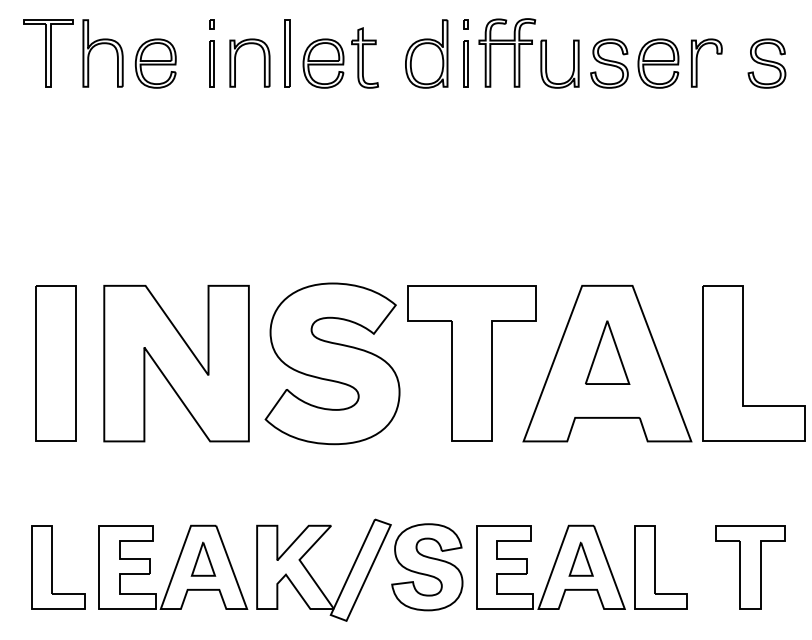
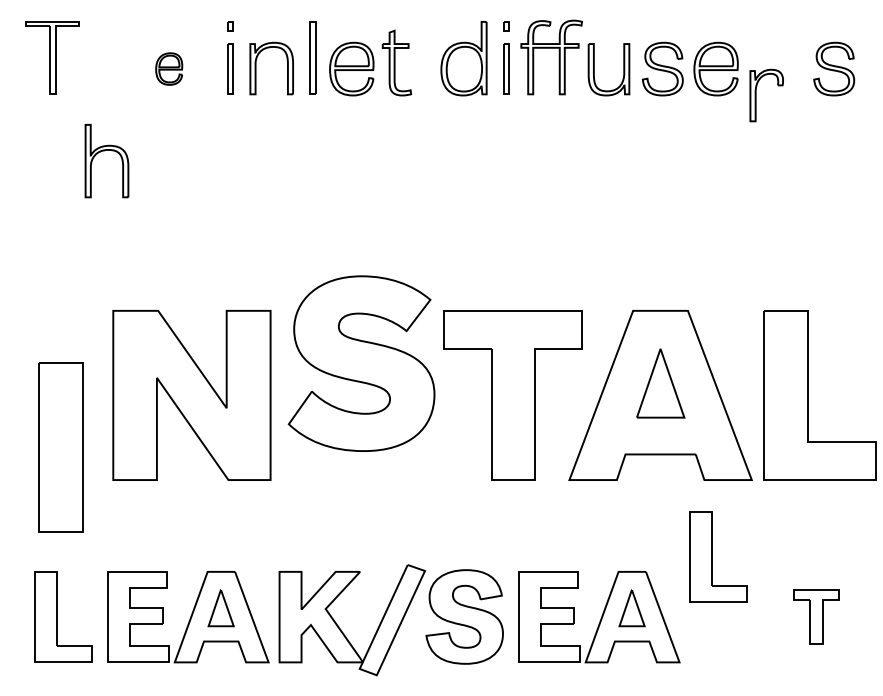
part: (100, 44) -> (104, 151), moved
part: (155, 63) -> (168, 68), size x0.6
part: (697, 63) -> (756, 95), moved
part: (55, 363) -> (60, 447), moved
part: (332, 363) -> (361, 363), moved
part: (660, 566) -> (718, 556), moved
part: (750, 566) -> (816, 616), size x0.6

